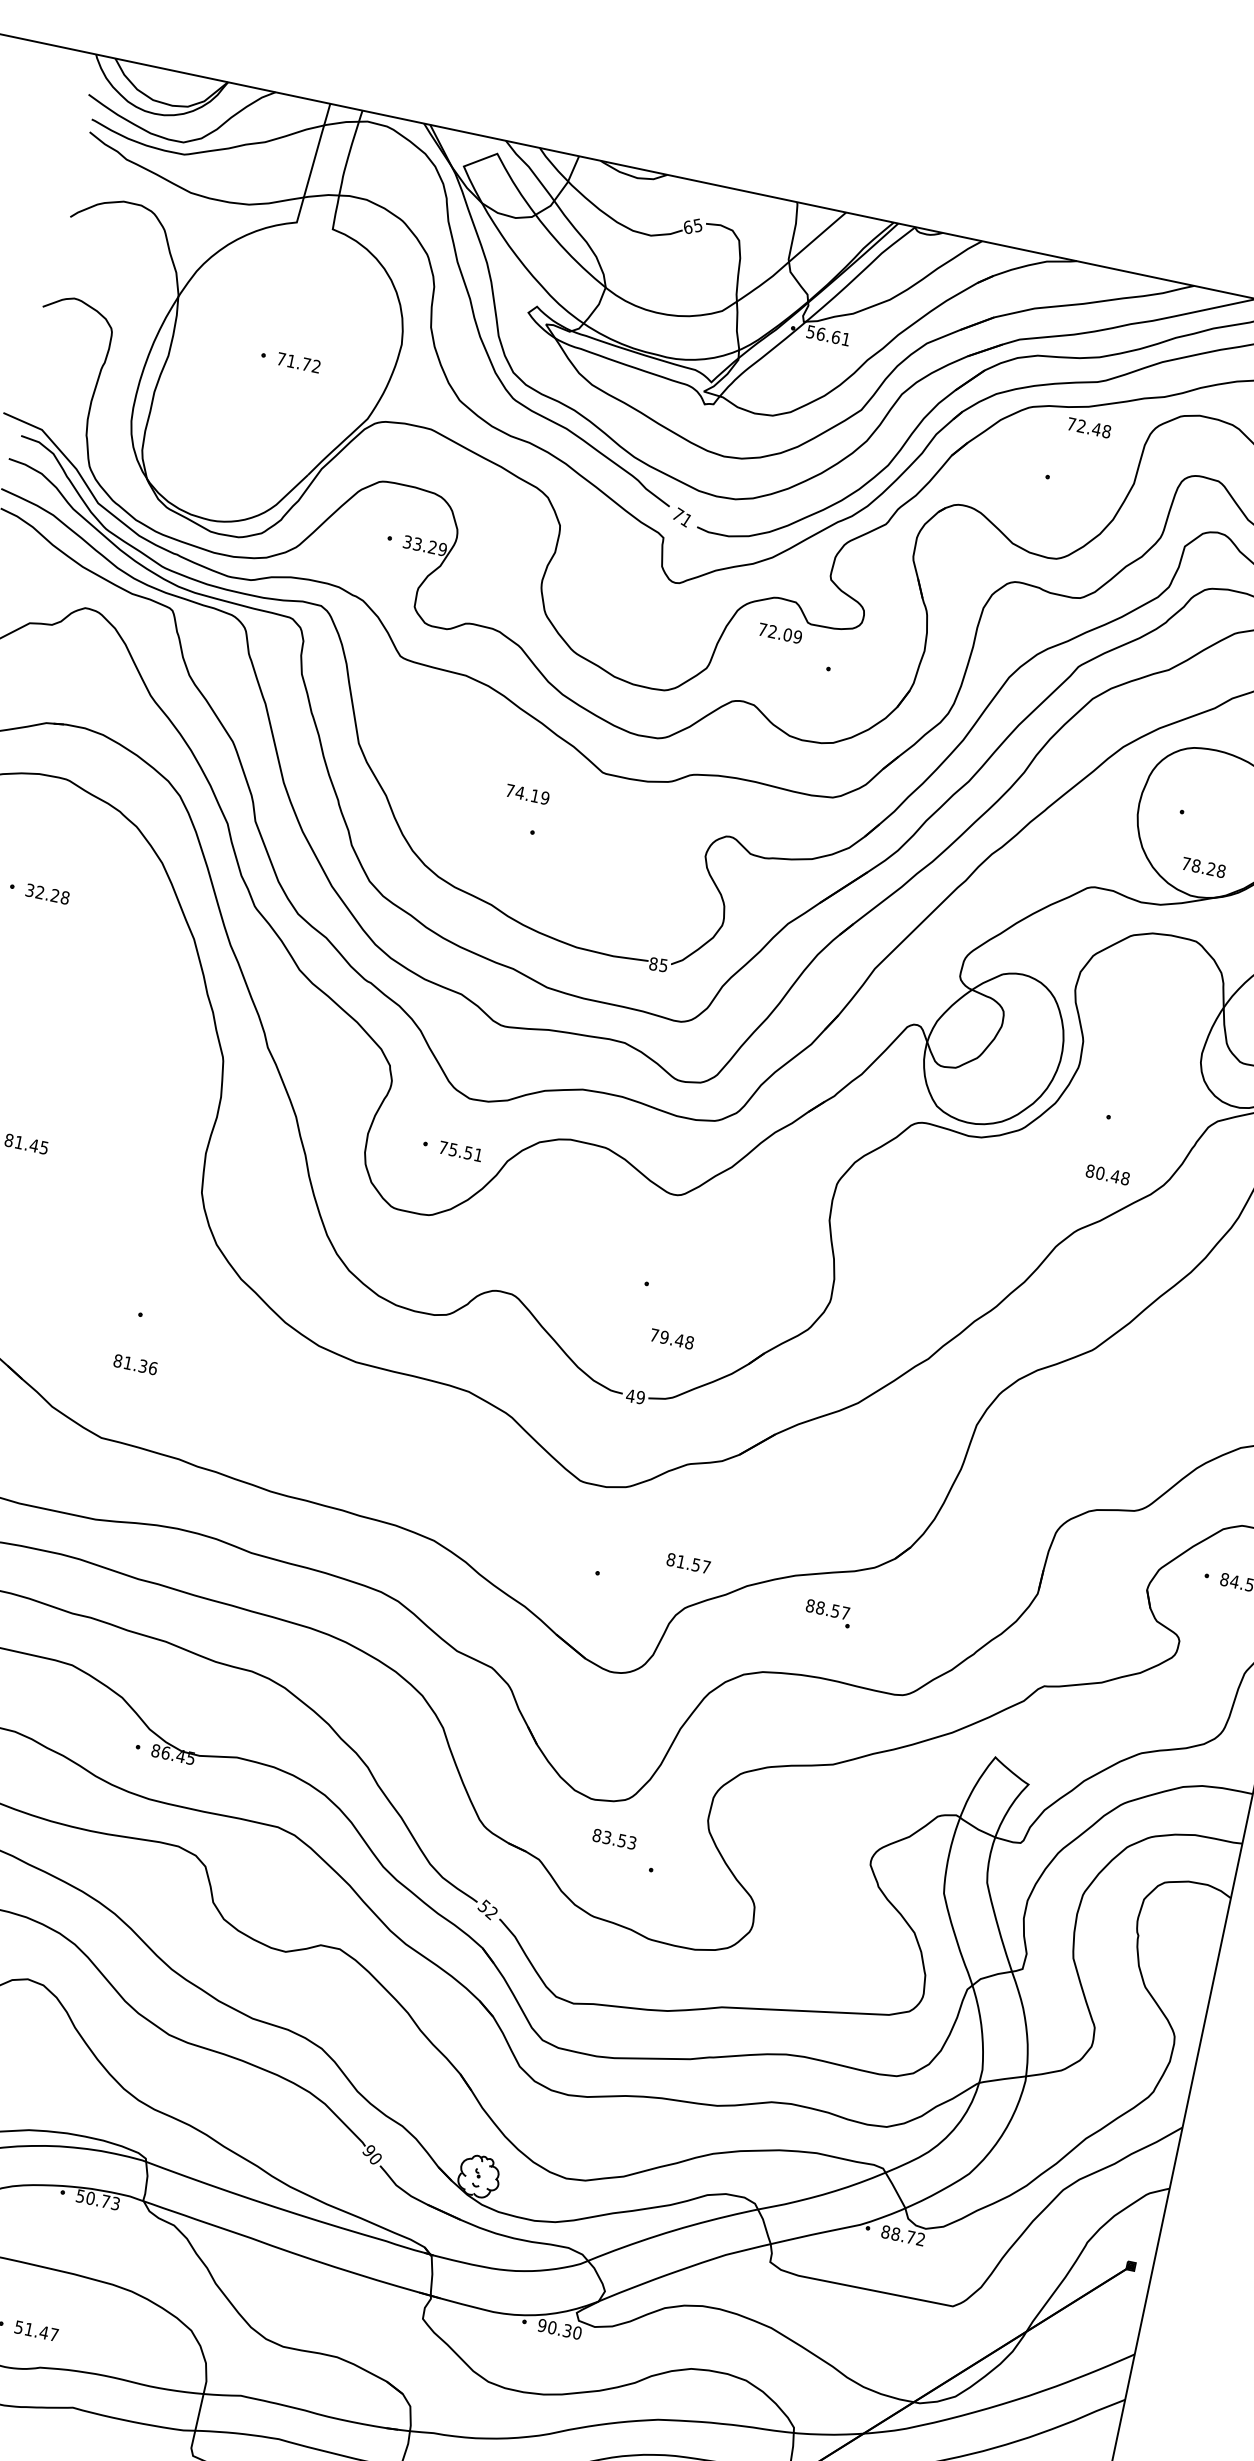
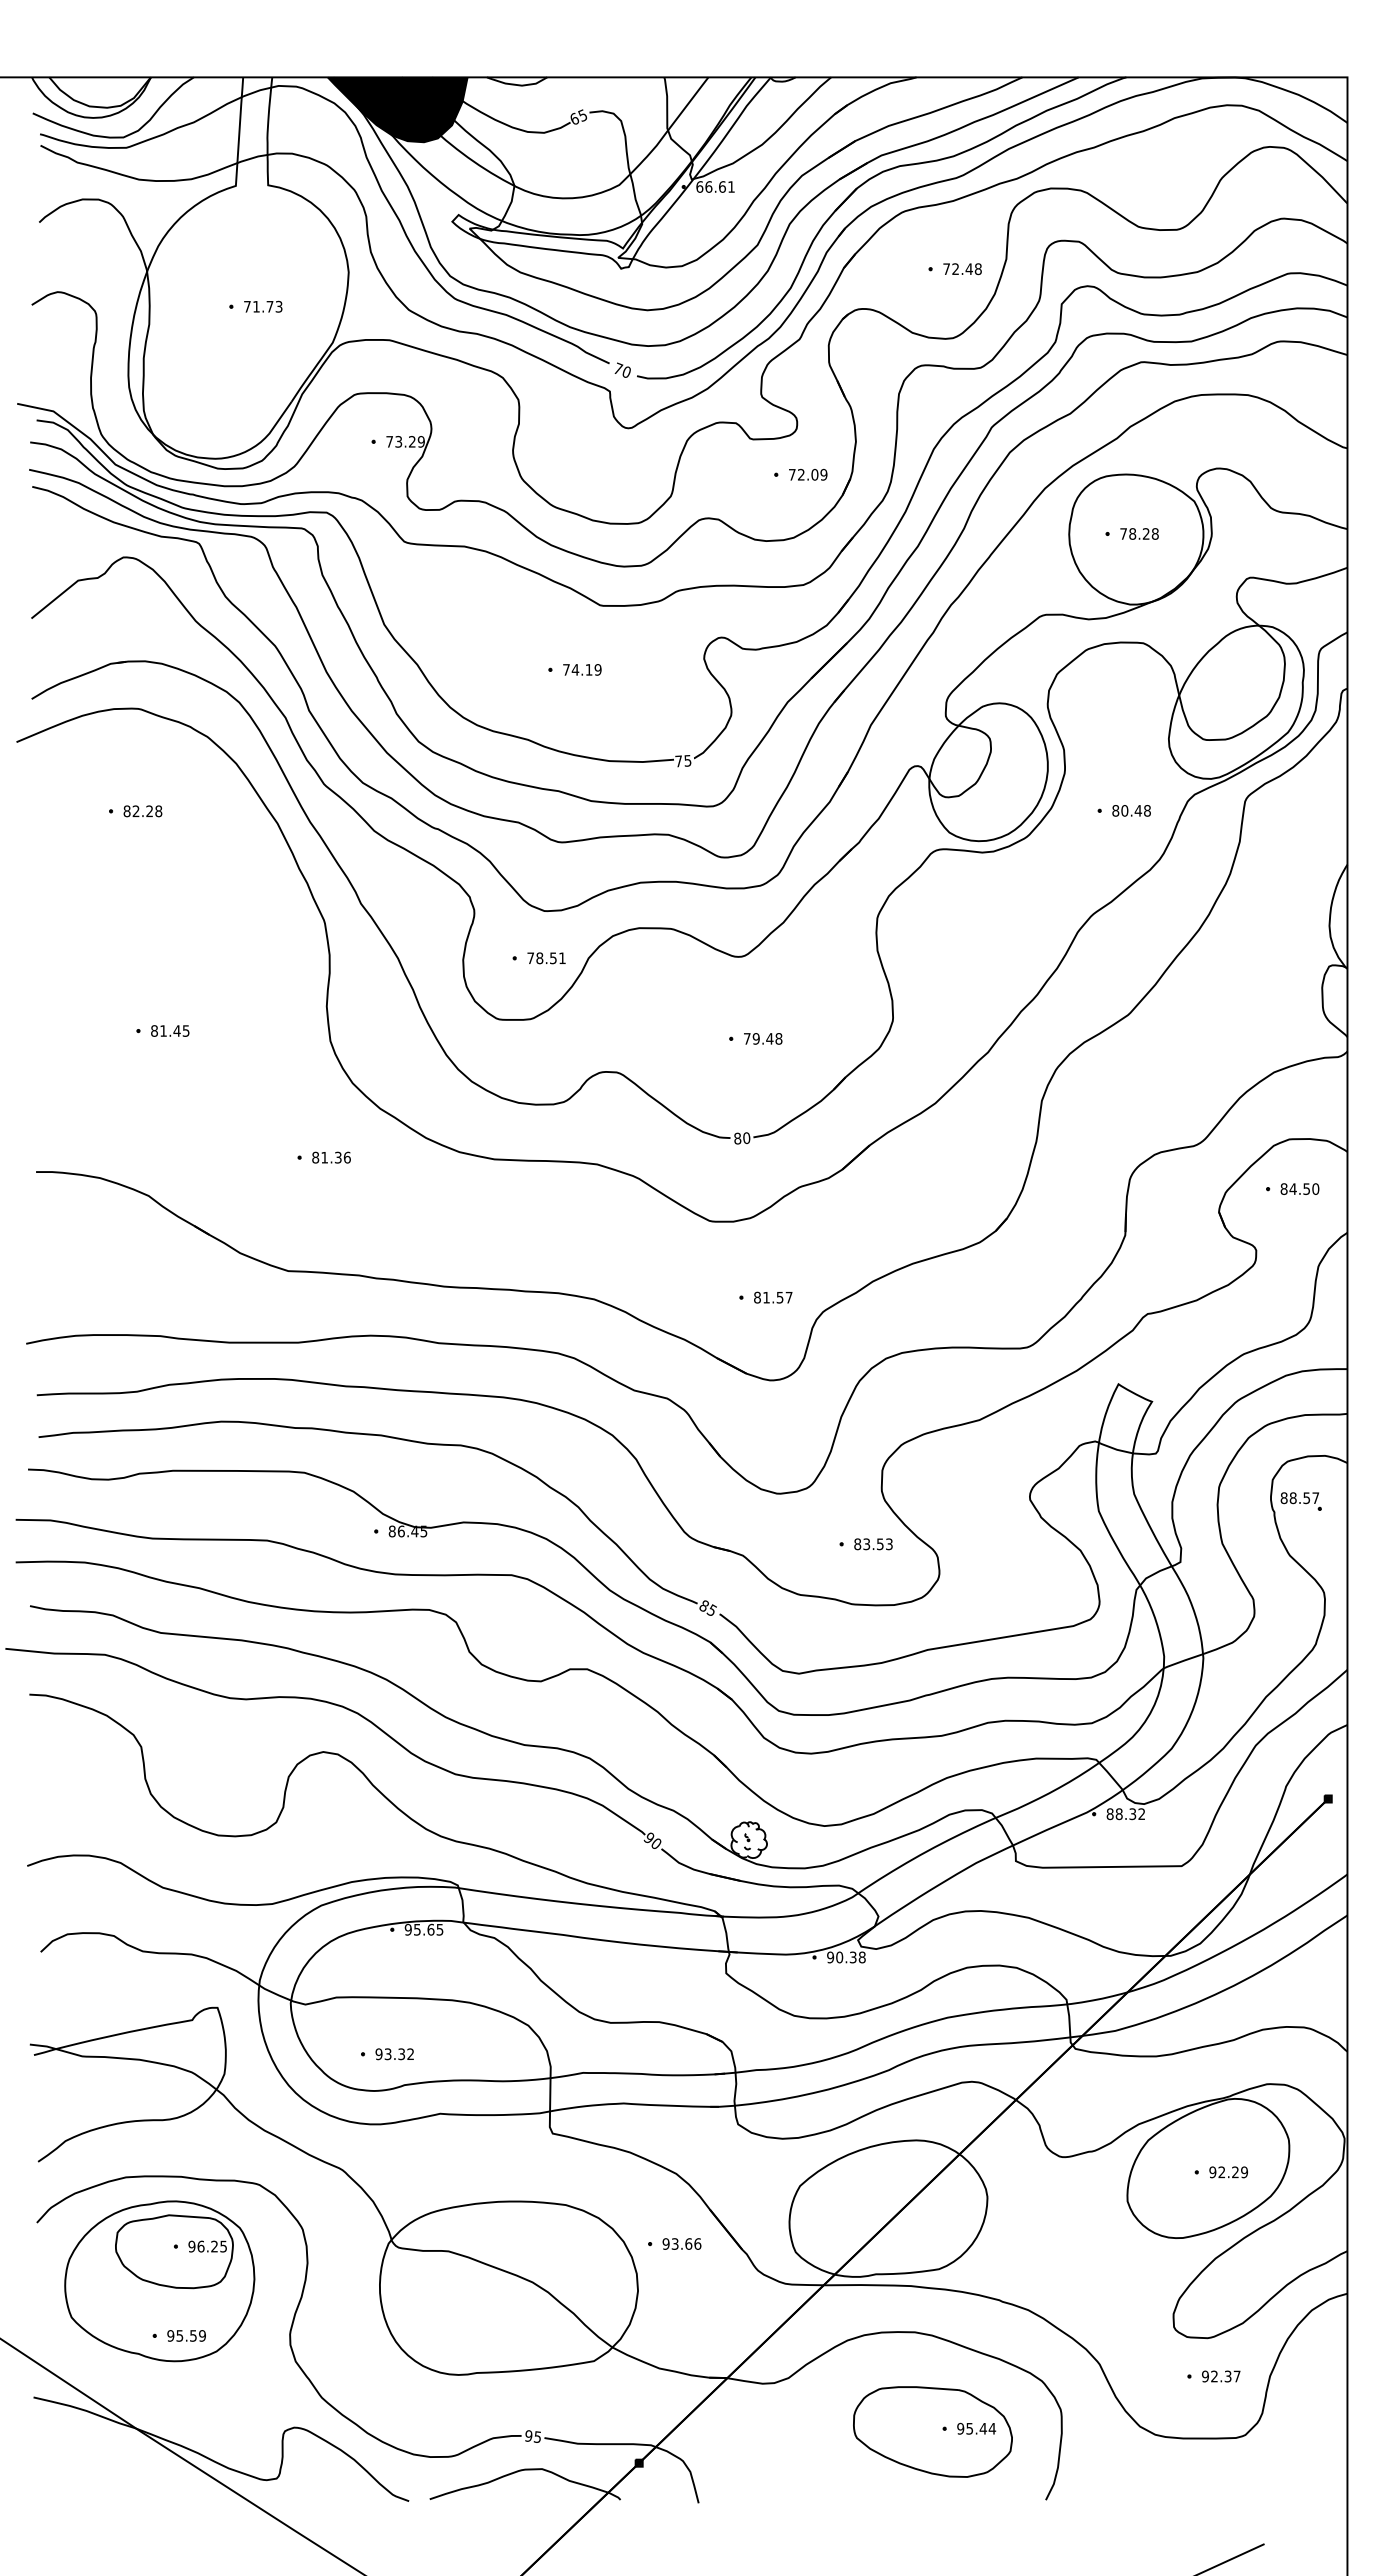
fill: (493, 175) -> (397, 109), added
text: (810, 331) -> (699, 186), 56.61 -> 66.61
text: (315, 366) -> (278, 306), 71.72 -> 71.73
text: (1089, 428) -> (962, 269), moved
text: (686, 520) -> (626, 372), 71 -> 70
text: (407, 541) -> (389, 441), 33.29 -> 73.29
text: (780, 633) -> (808, 474), moved
text: (527, 794) -> (582, 669), moved
text: (1203, 867) -> (1139, 533), moved
text: (29, 890) -> (126, 811), 32.28 -> 82.28
text: (653, 964) -> (678, 761), 85 -> 75
text: (452, 1150) -> (539, 958), 75.51 -> 78.51
text: (1107, 1174) -> (1131, 810), moved
text: (672, 1338) -> (763, 1038), moved
text: (135, 1364) -> (331, 1157), moved
text: (635, 1397) -> (742, 1138), 49 -> 80
text: (688, 1563) -> (773, 1297), moved
part: (827, 1613) -> (1300, 1501), moved
text: (614, 1839) -> (873, 1544), moved
text: (487, 1908) -> (707, 1607), 52 -> 85
text: (97, 2199) -> (423, 1929), 50.73 -> 95.65
text: (910, 2237) -> (1132, 1814), 88.72 -> 88.32
text: (36, 2331) -> (394, 2054), 51.47 -> 93.32
text: (576, 2332) -> (861, 1957), 90.30 -> 90.38

